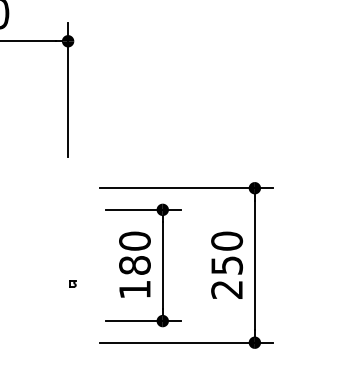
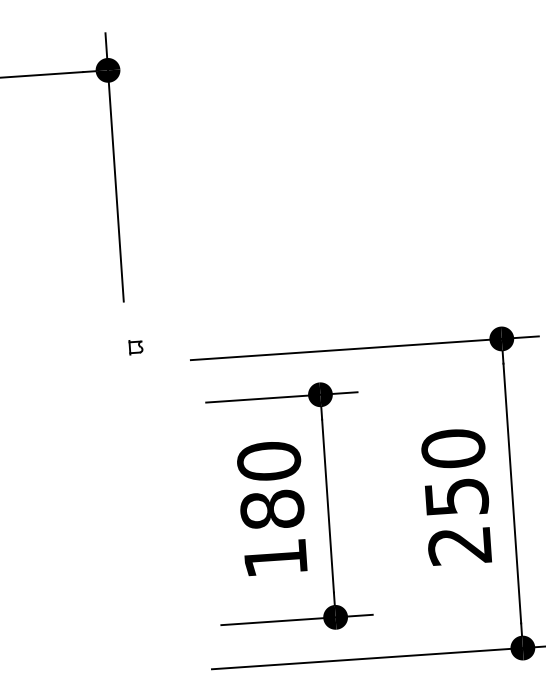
part: (72, 283) -> (135, 346), moved

